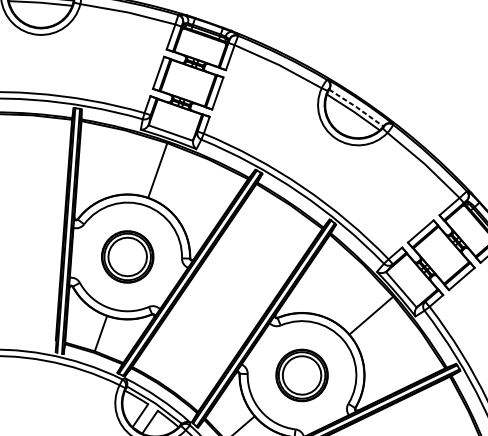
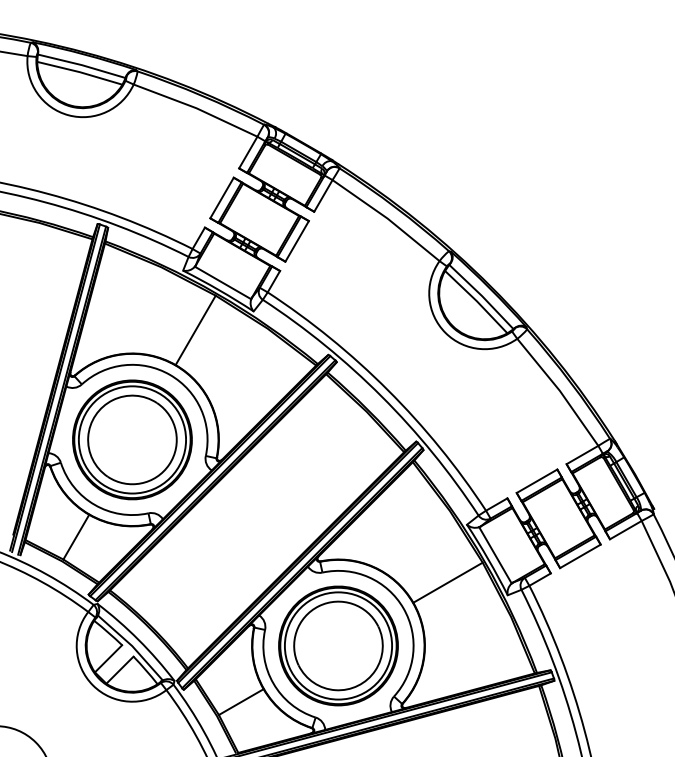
line: (357, 107) -> (482, 296), dashed -> solid
part: (127, 256) -> (132, 439), size x1.67
part: (302, 375) -> (338, 645), size x1.67

